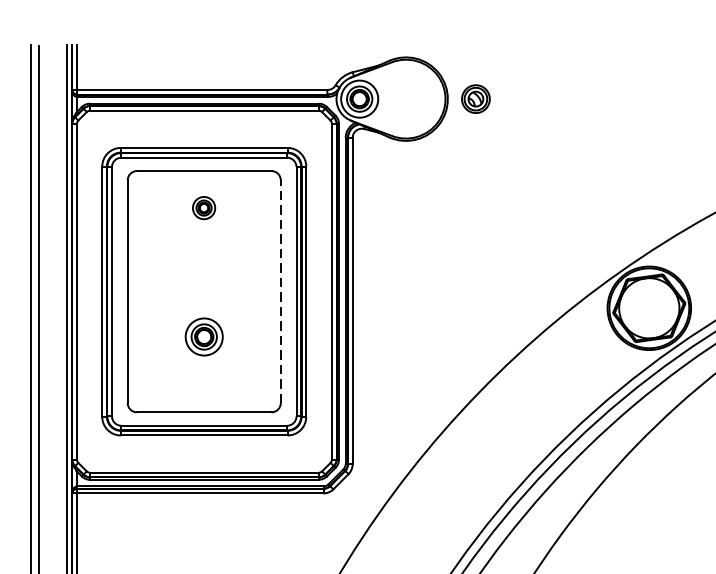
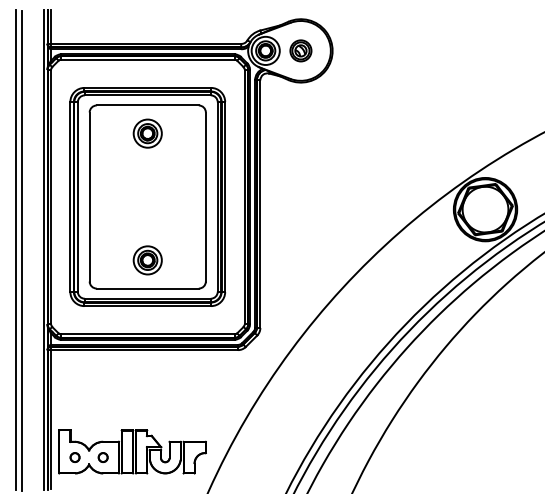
part: (475, 98) -> (300, 50), moved
part: (203, 207) -> (147, 133), size x1.67
line: (280, 292) -> (205, 197), dashed -> solid
part: (203, 337) -> (147, 260), moved

